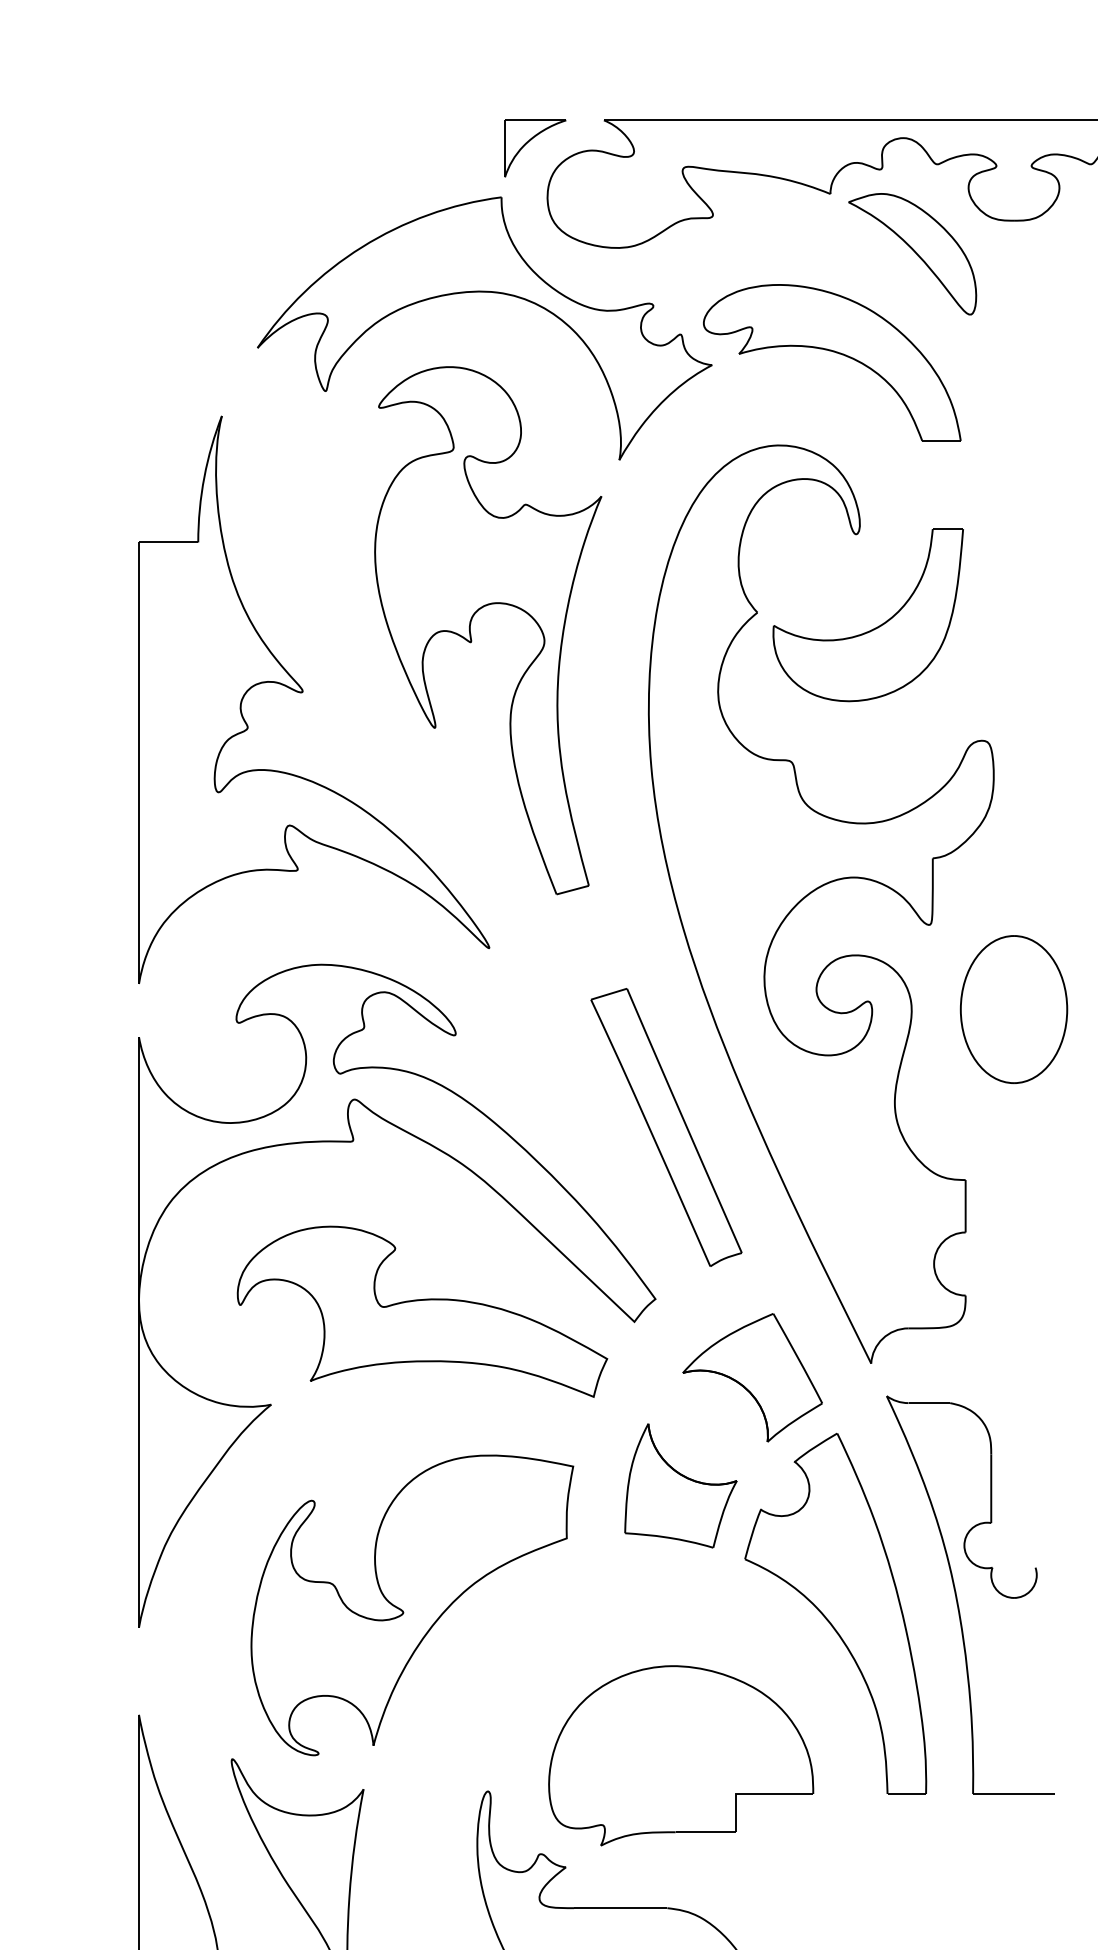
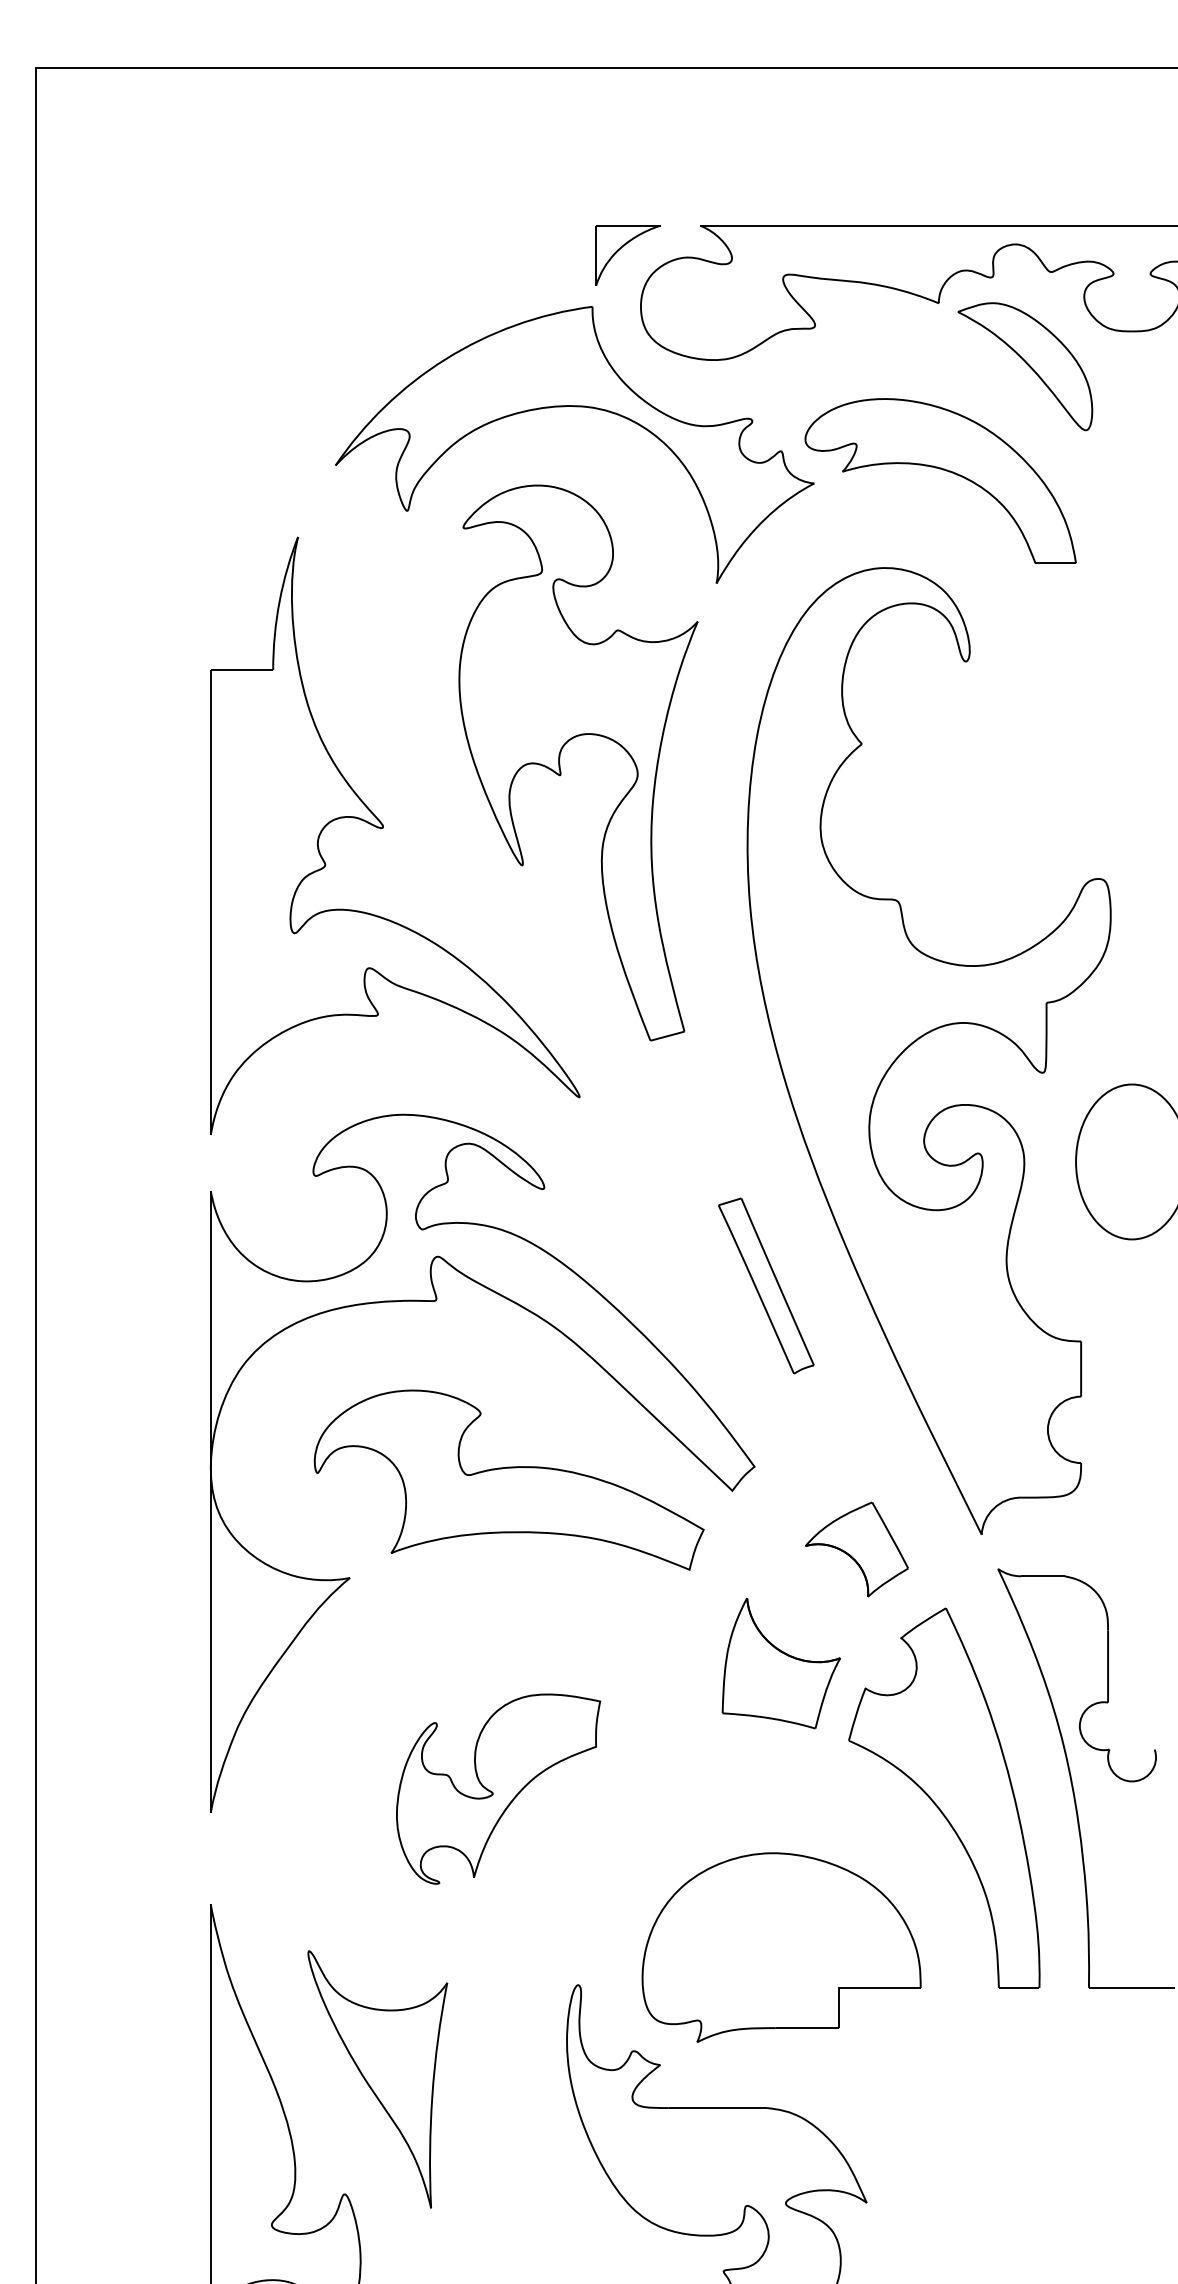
part: (873, 628) -> (984, 760), removed
part: (666, 1126) -> (766, 1285), size x0.6
part: (752, 1377) -> (856, 1549), size x0.7
part: (412, 1604) -> (498, 1788), size x0.6

